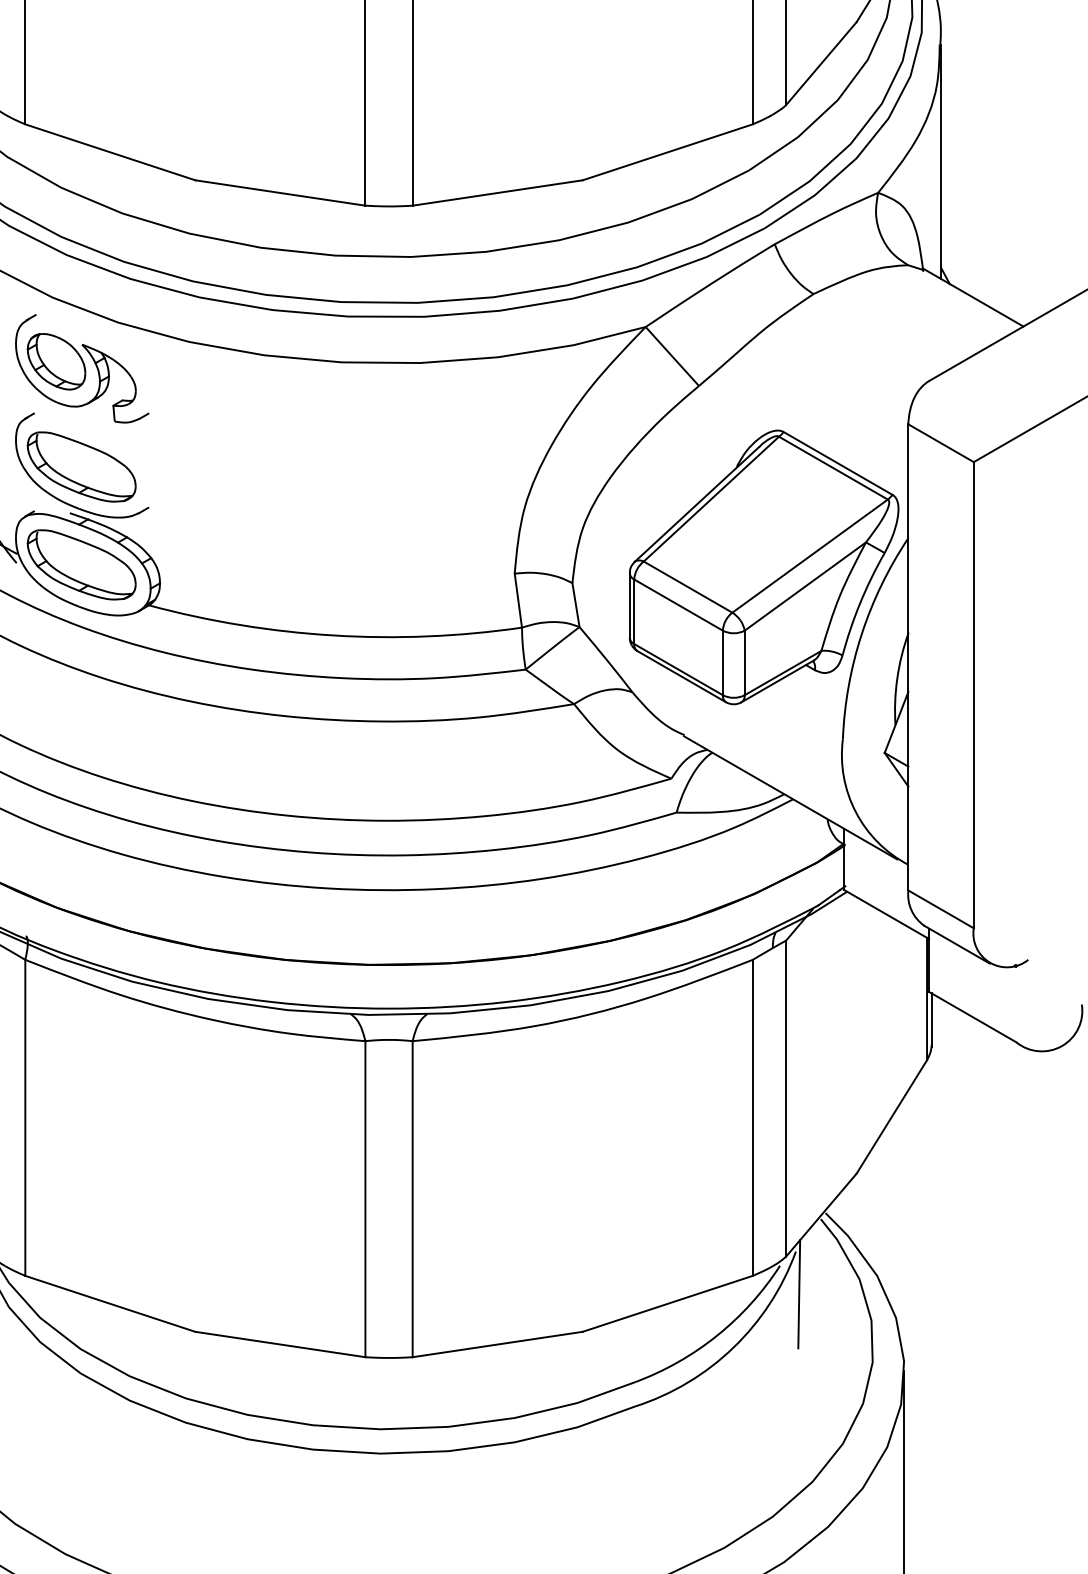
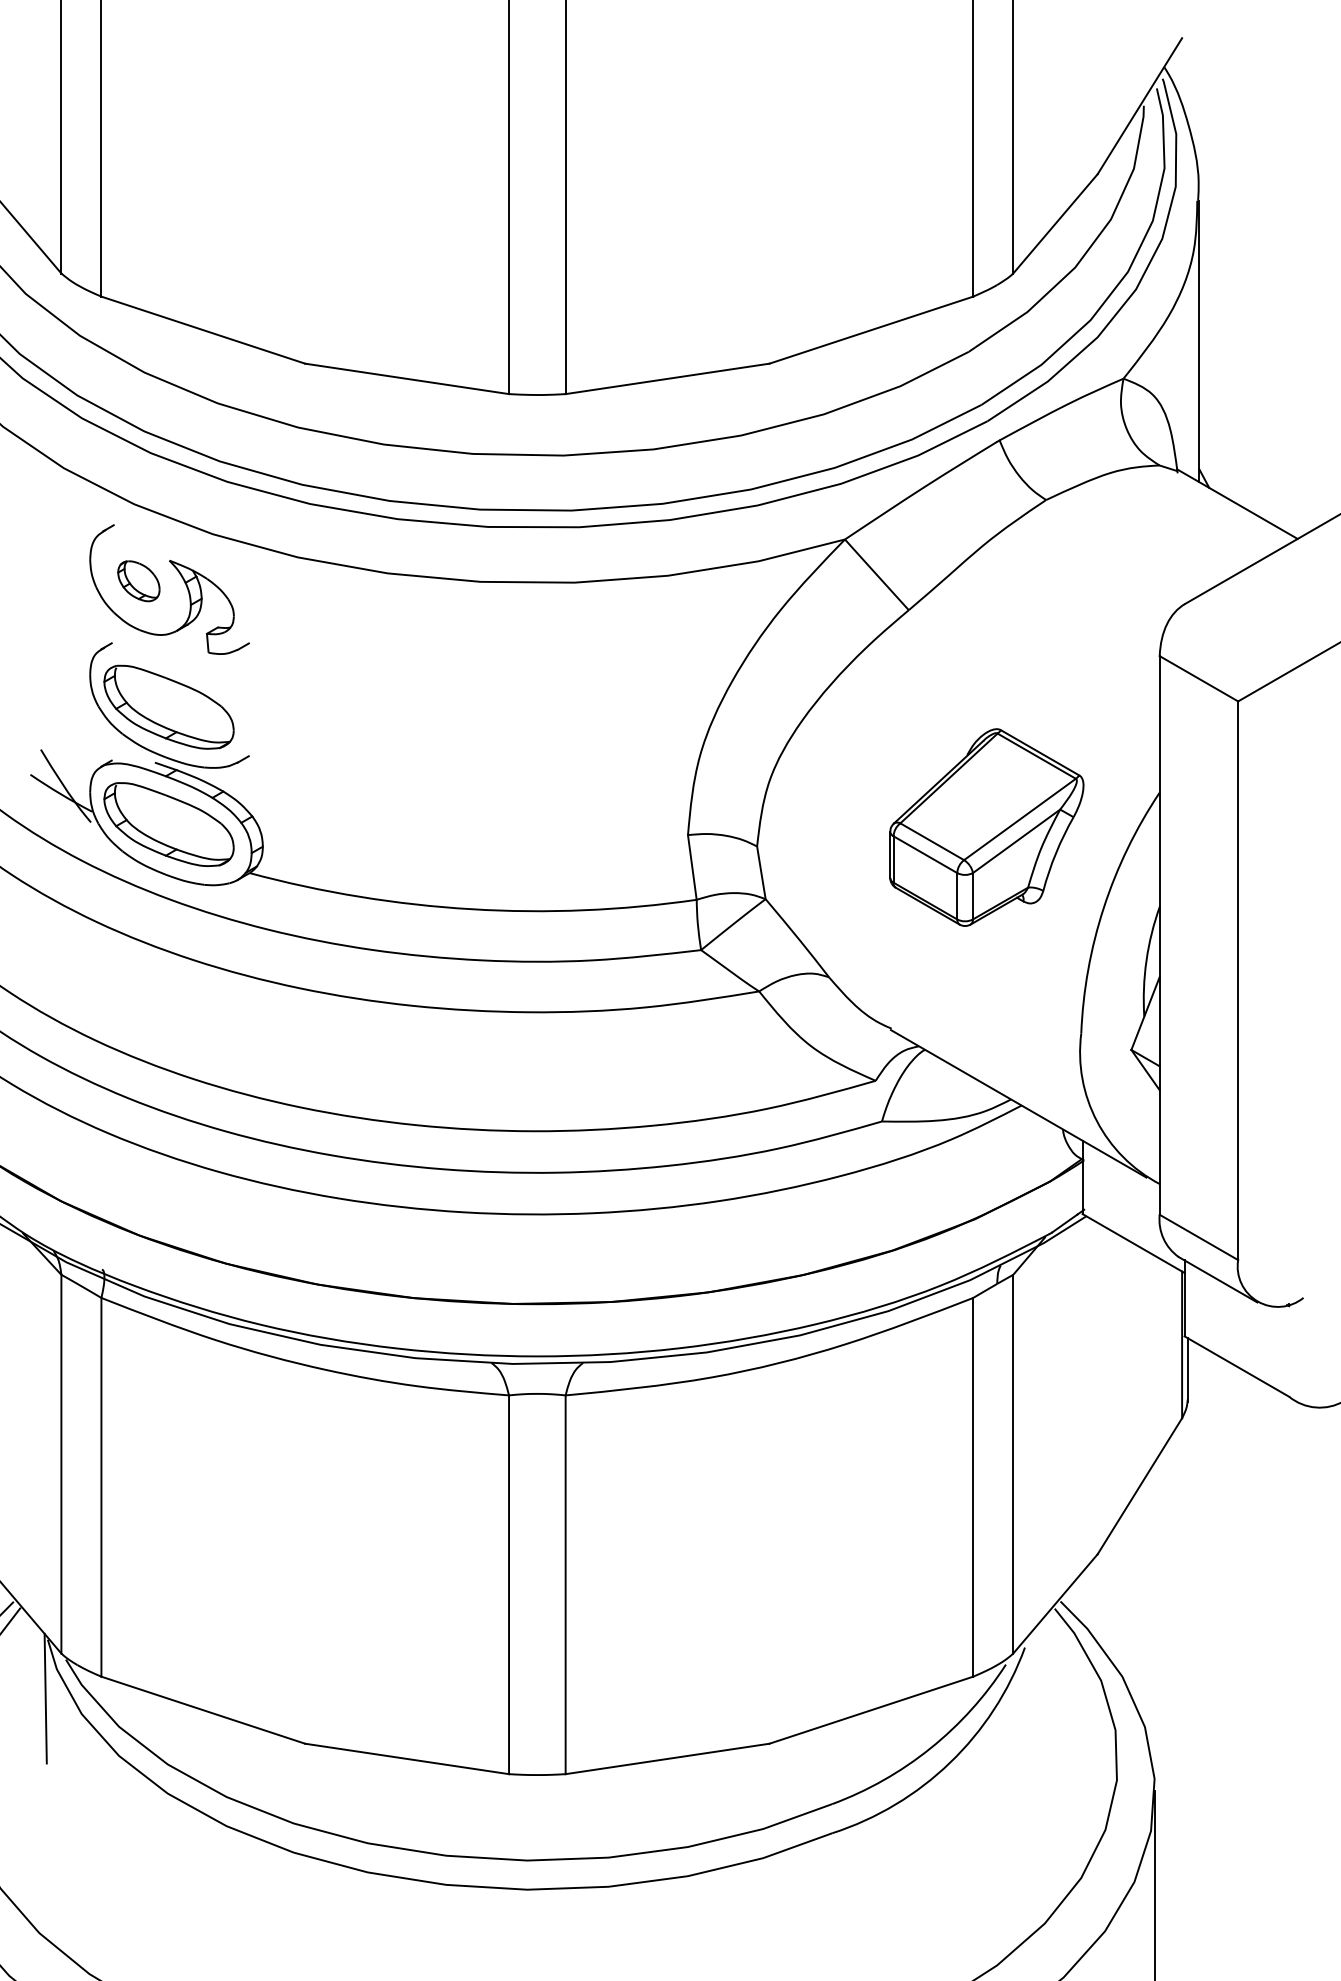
part: (56, 362) -> (138, 581), size x0.6
part: (763, 567) -> (986, 827), size x0.6
line: (798, 1294) -> (1028, 1698), removed

